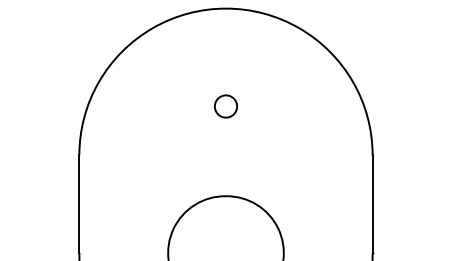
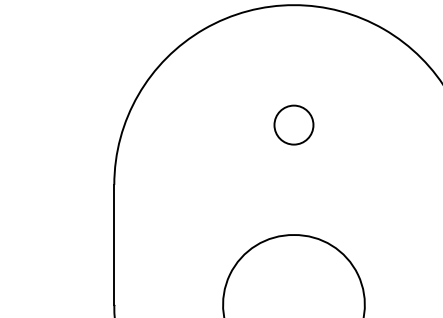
circle: (225, 106) -> (293, 125), size x1.43

